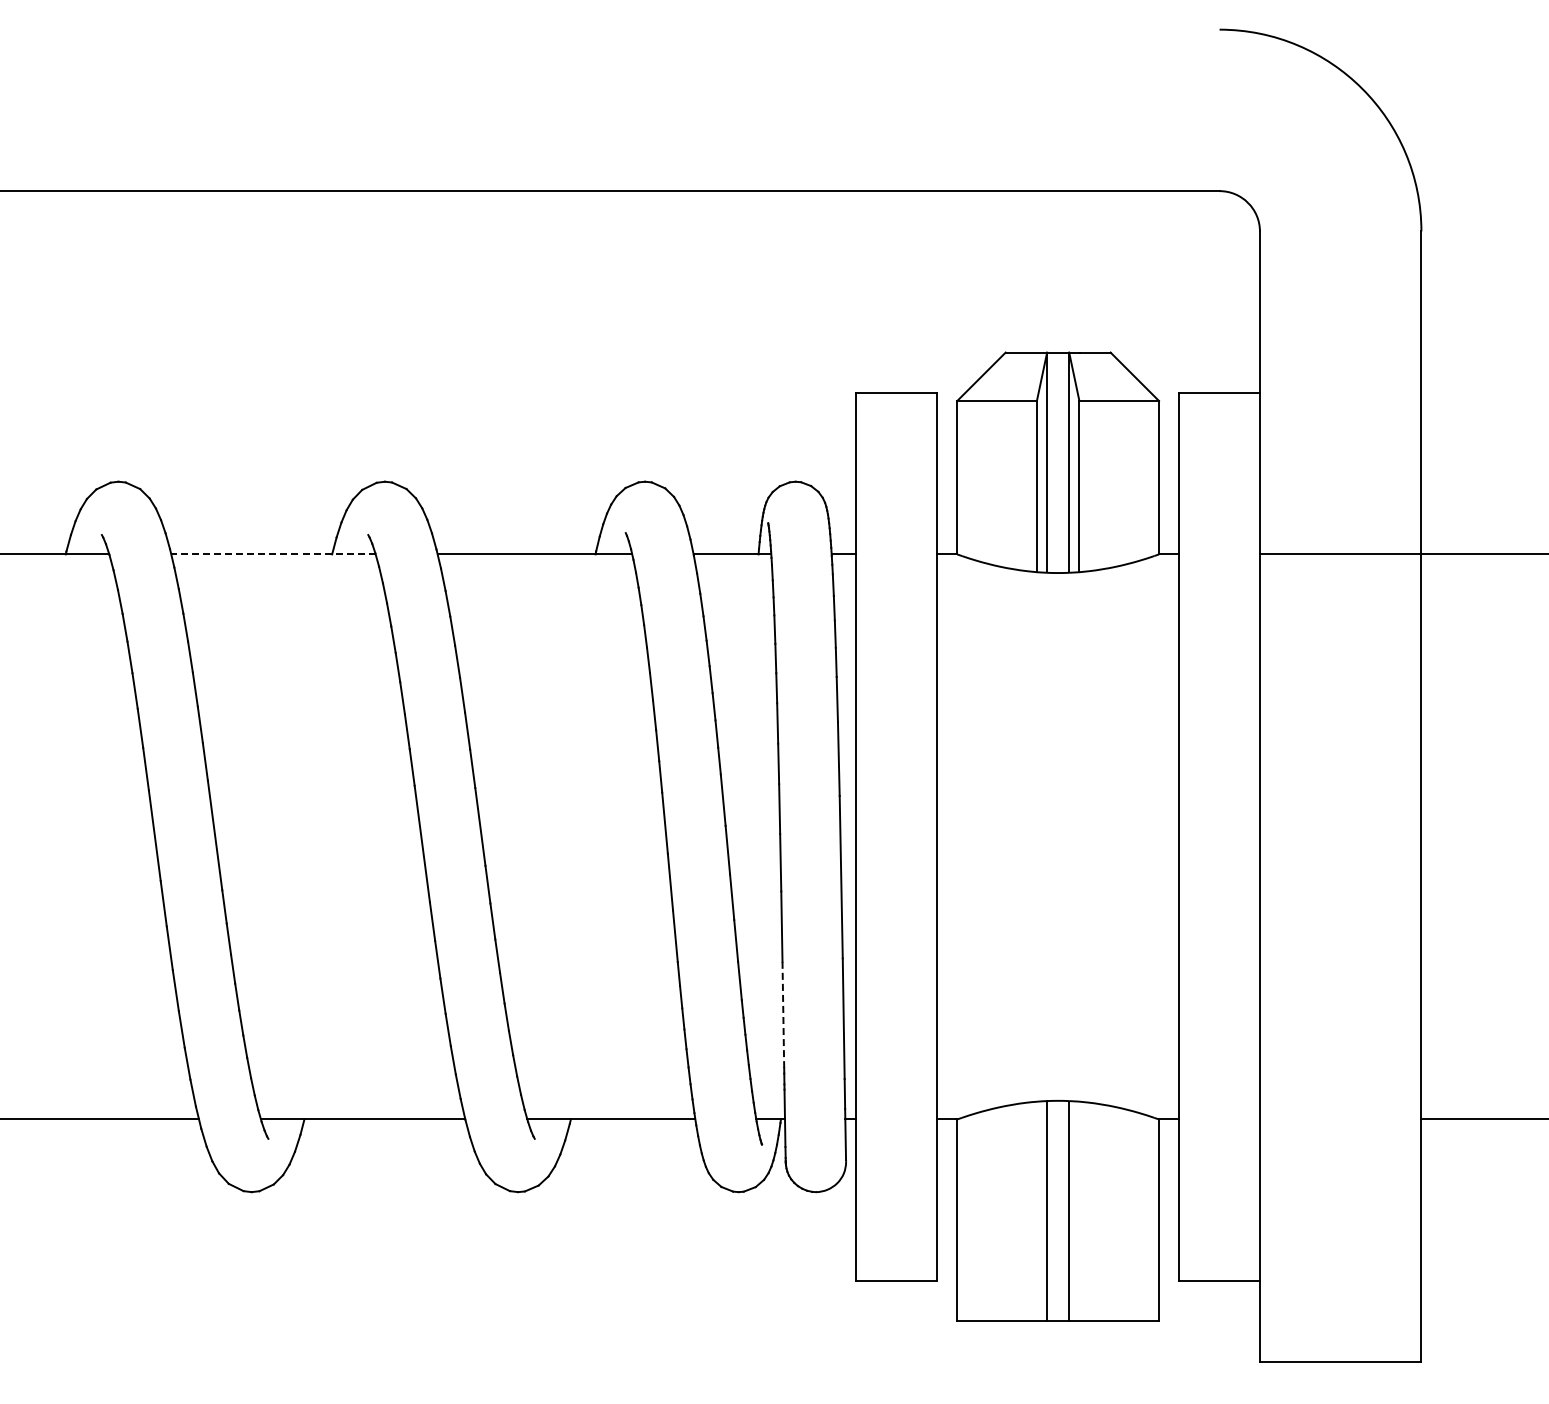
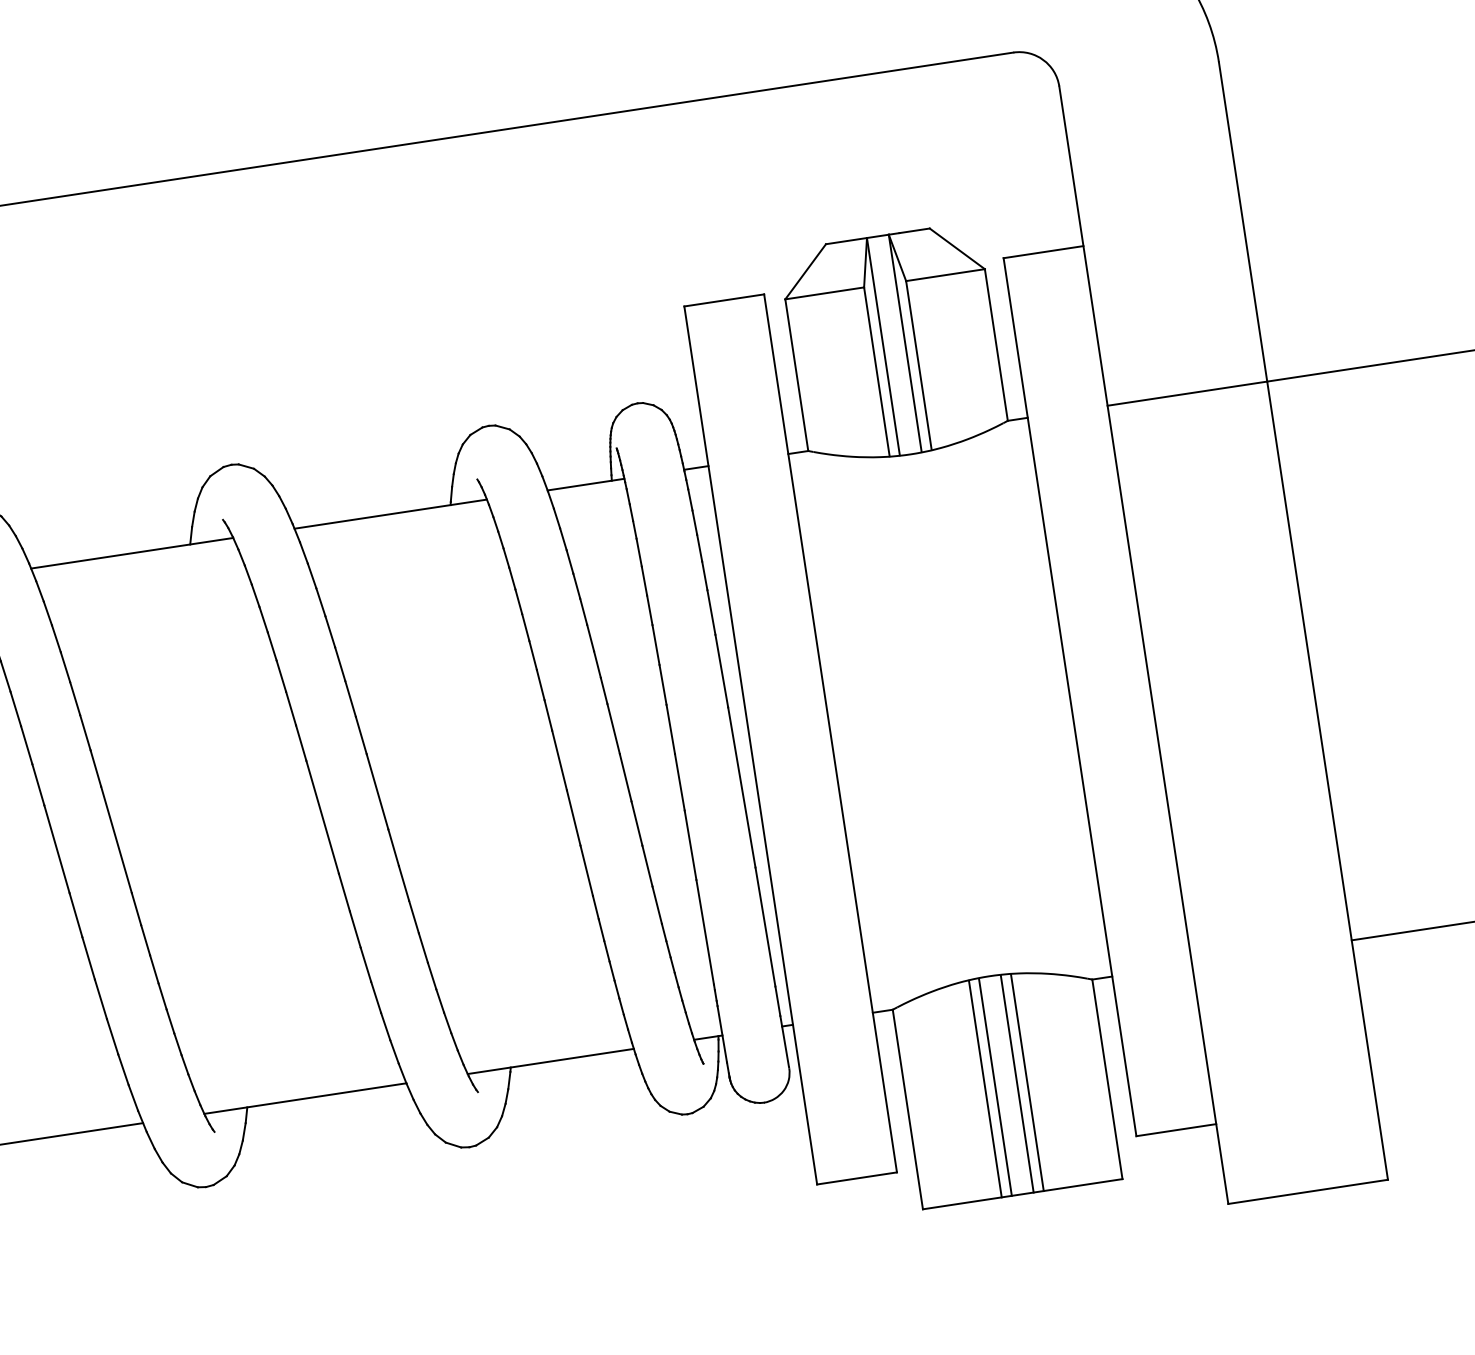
line: (273, 554) -> (132, 553), dashed -> solid
line: (783, 1015) -> (705, 932), dashed -> solid
line: (1036, 1211) -> (984, 1088), added
line: (1079, 1211) -> (1027, 1082), added

